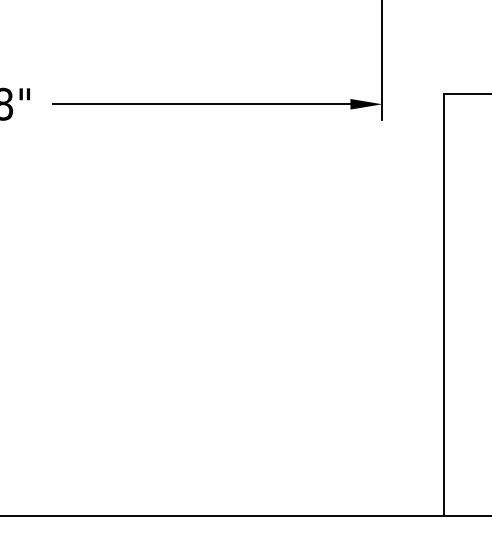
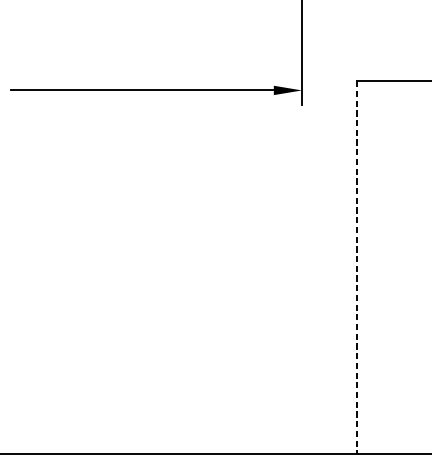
line: (444, 305) -> (356, 268), solid -> dashed

